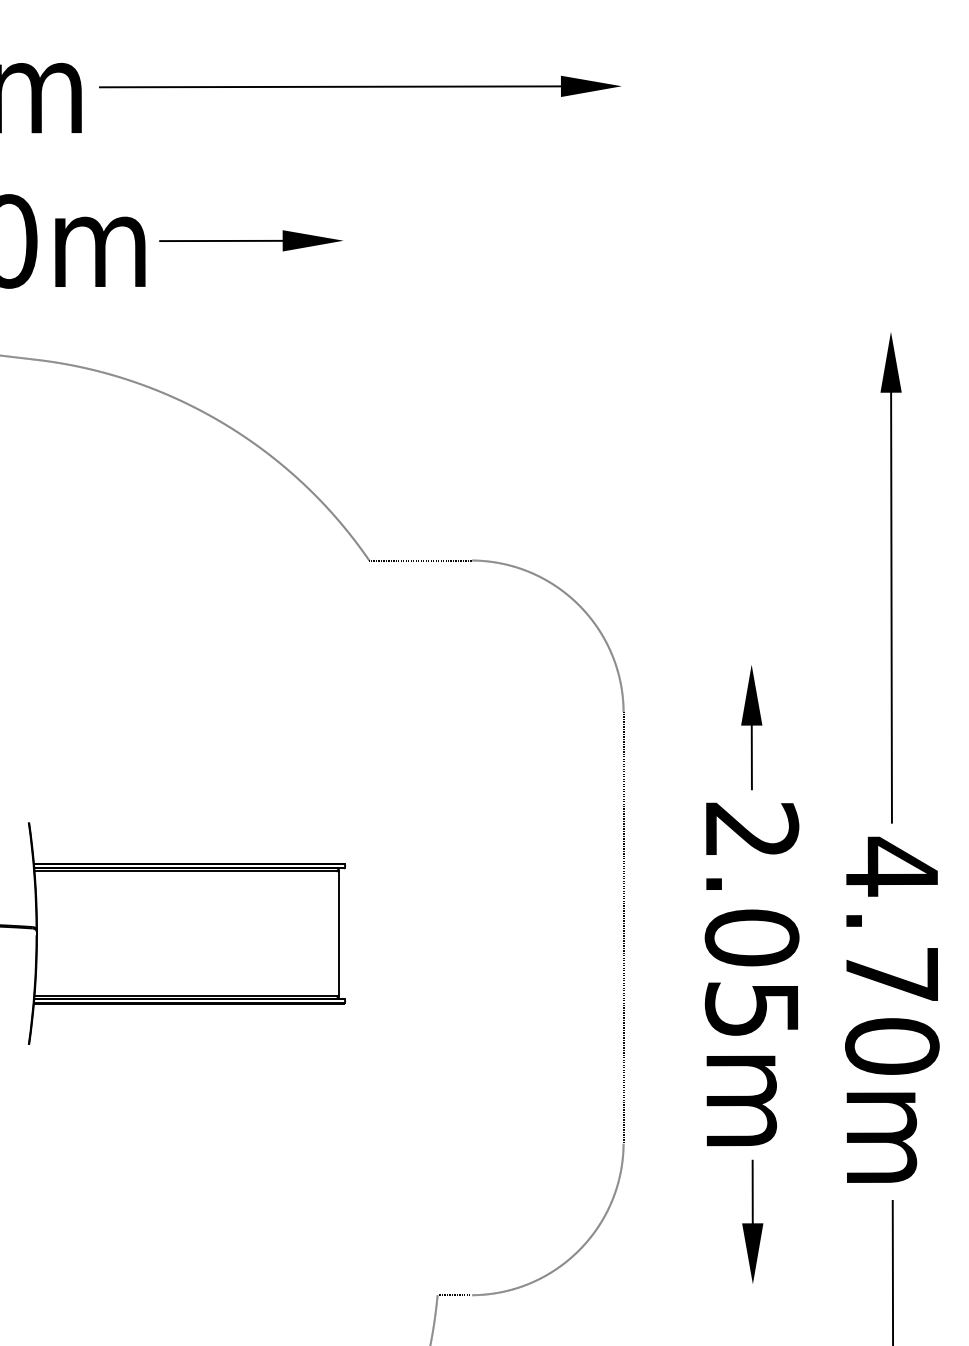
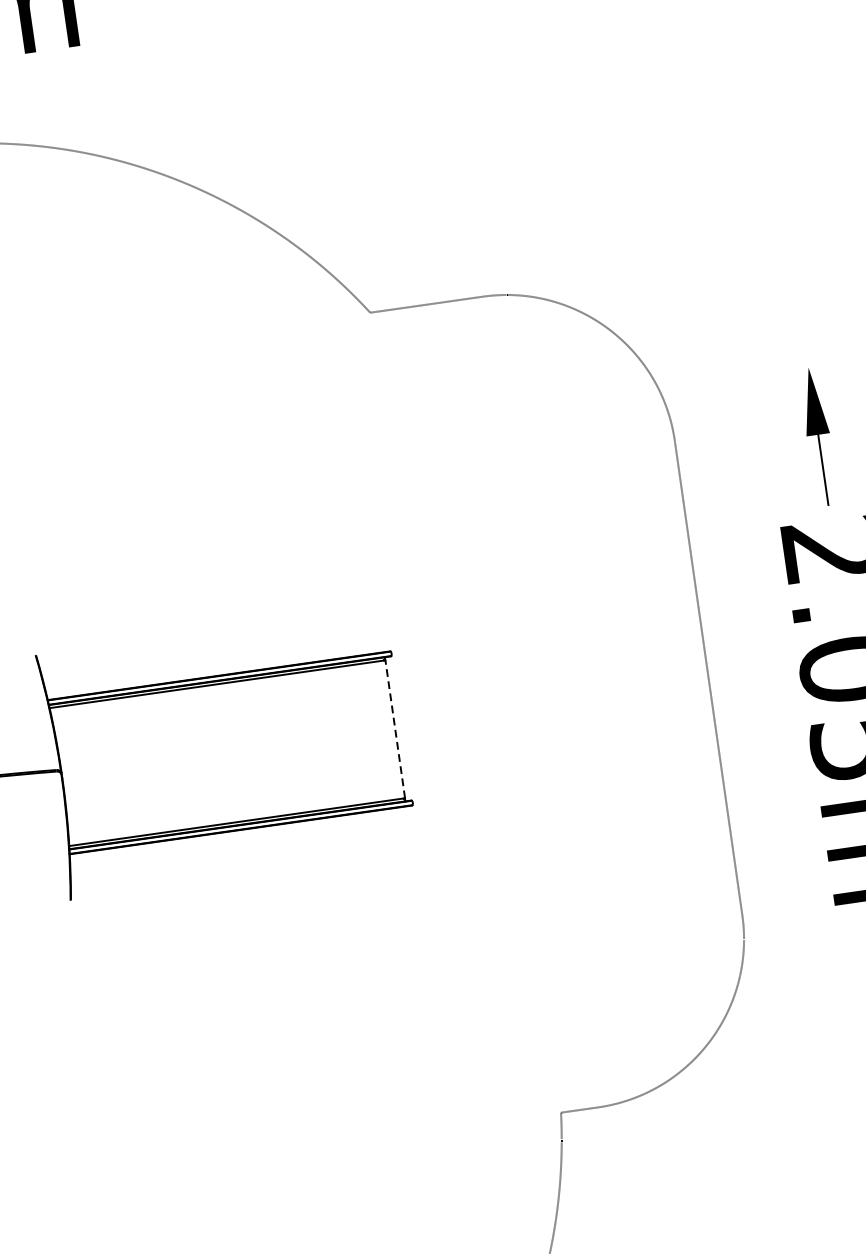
line: (338, 933) -> (394, 729), solid -> dashed

